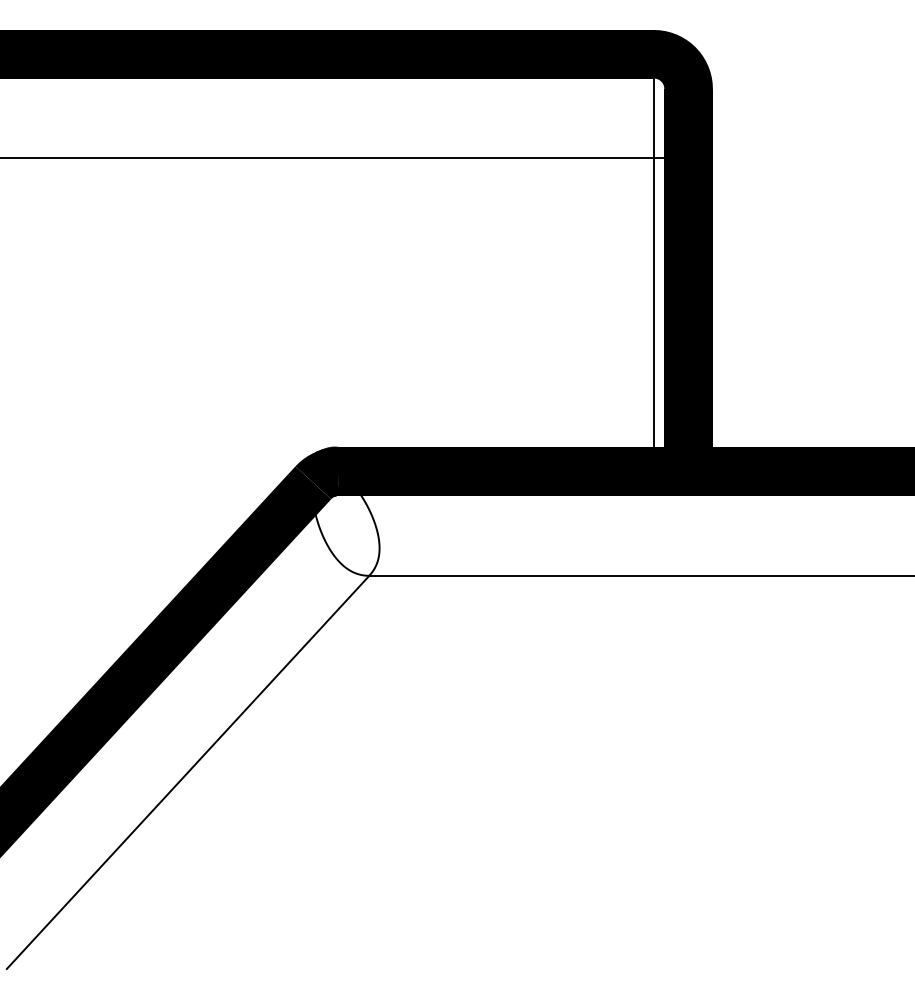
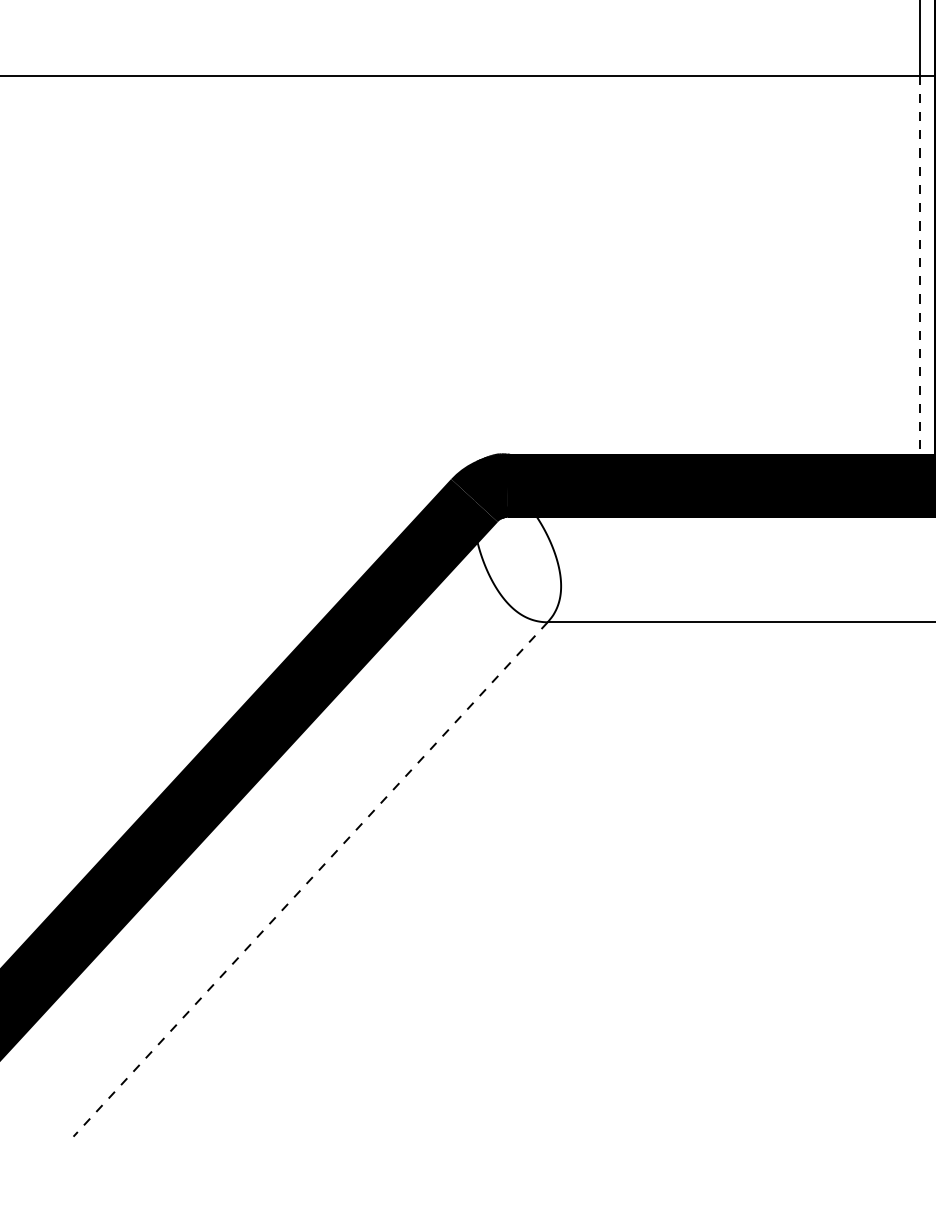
line: (653, 315) -> (919, 281), solid -> dashed
line: (187, 772) -> (309, 879), solid -> dashed

